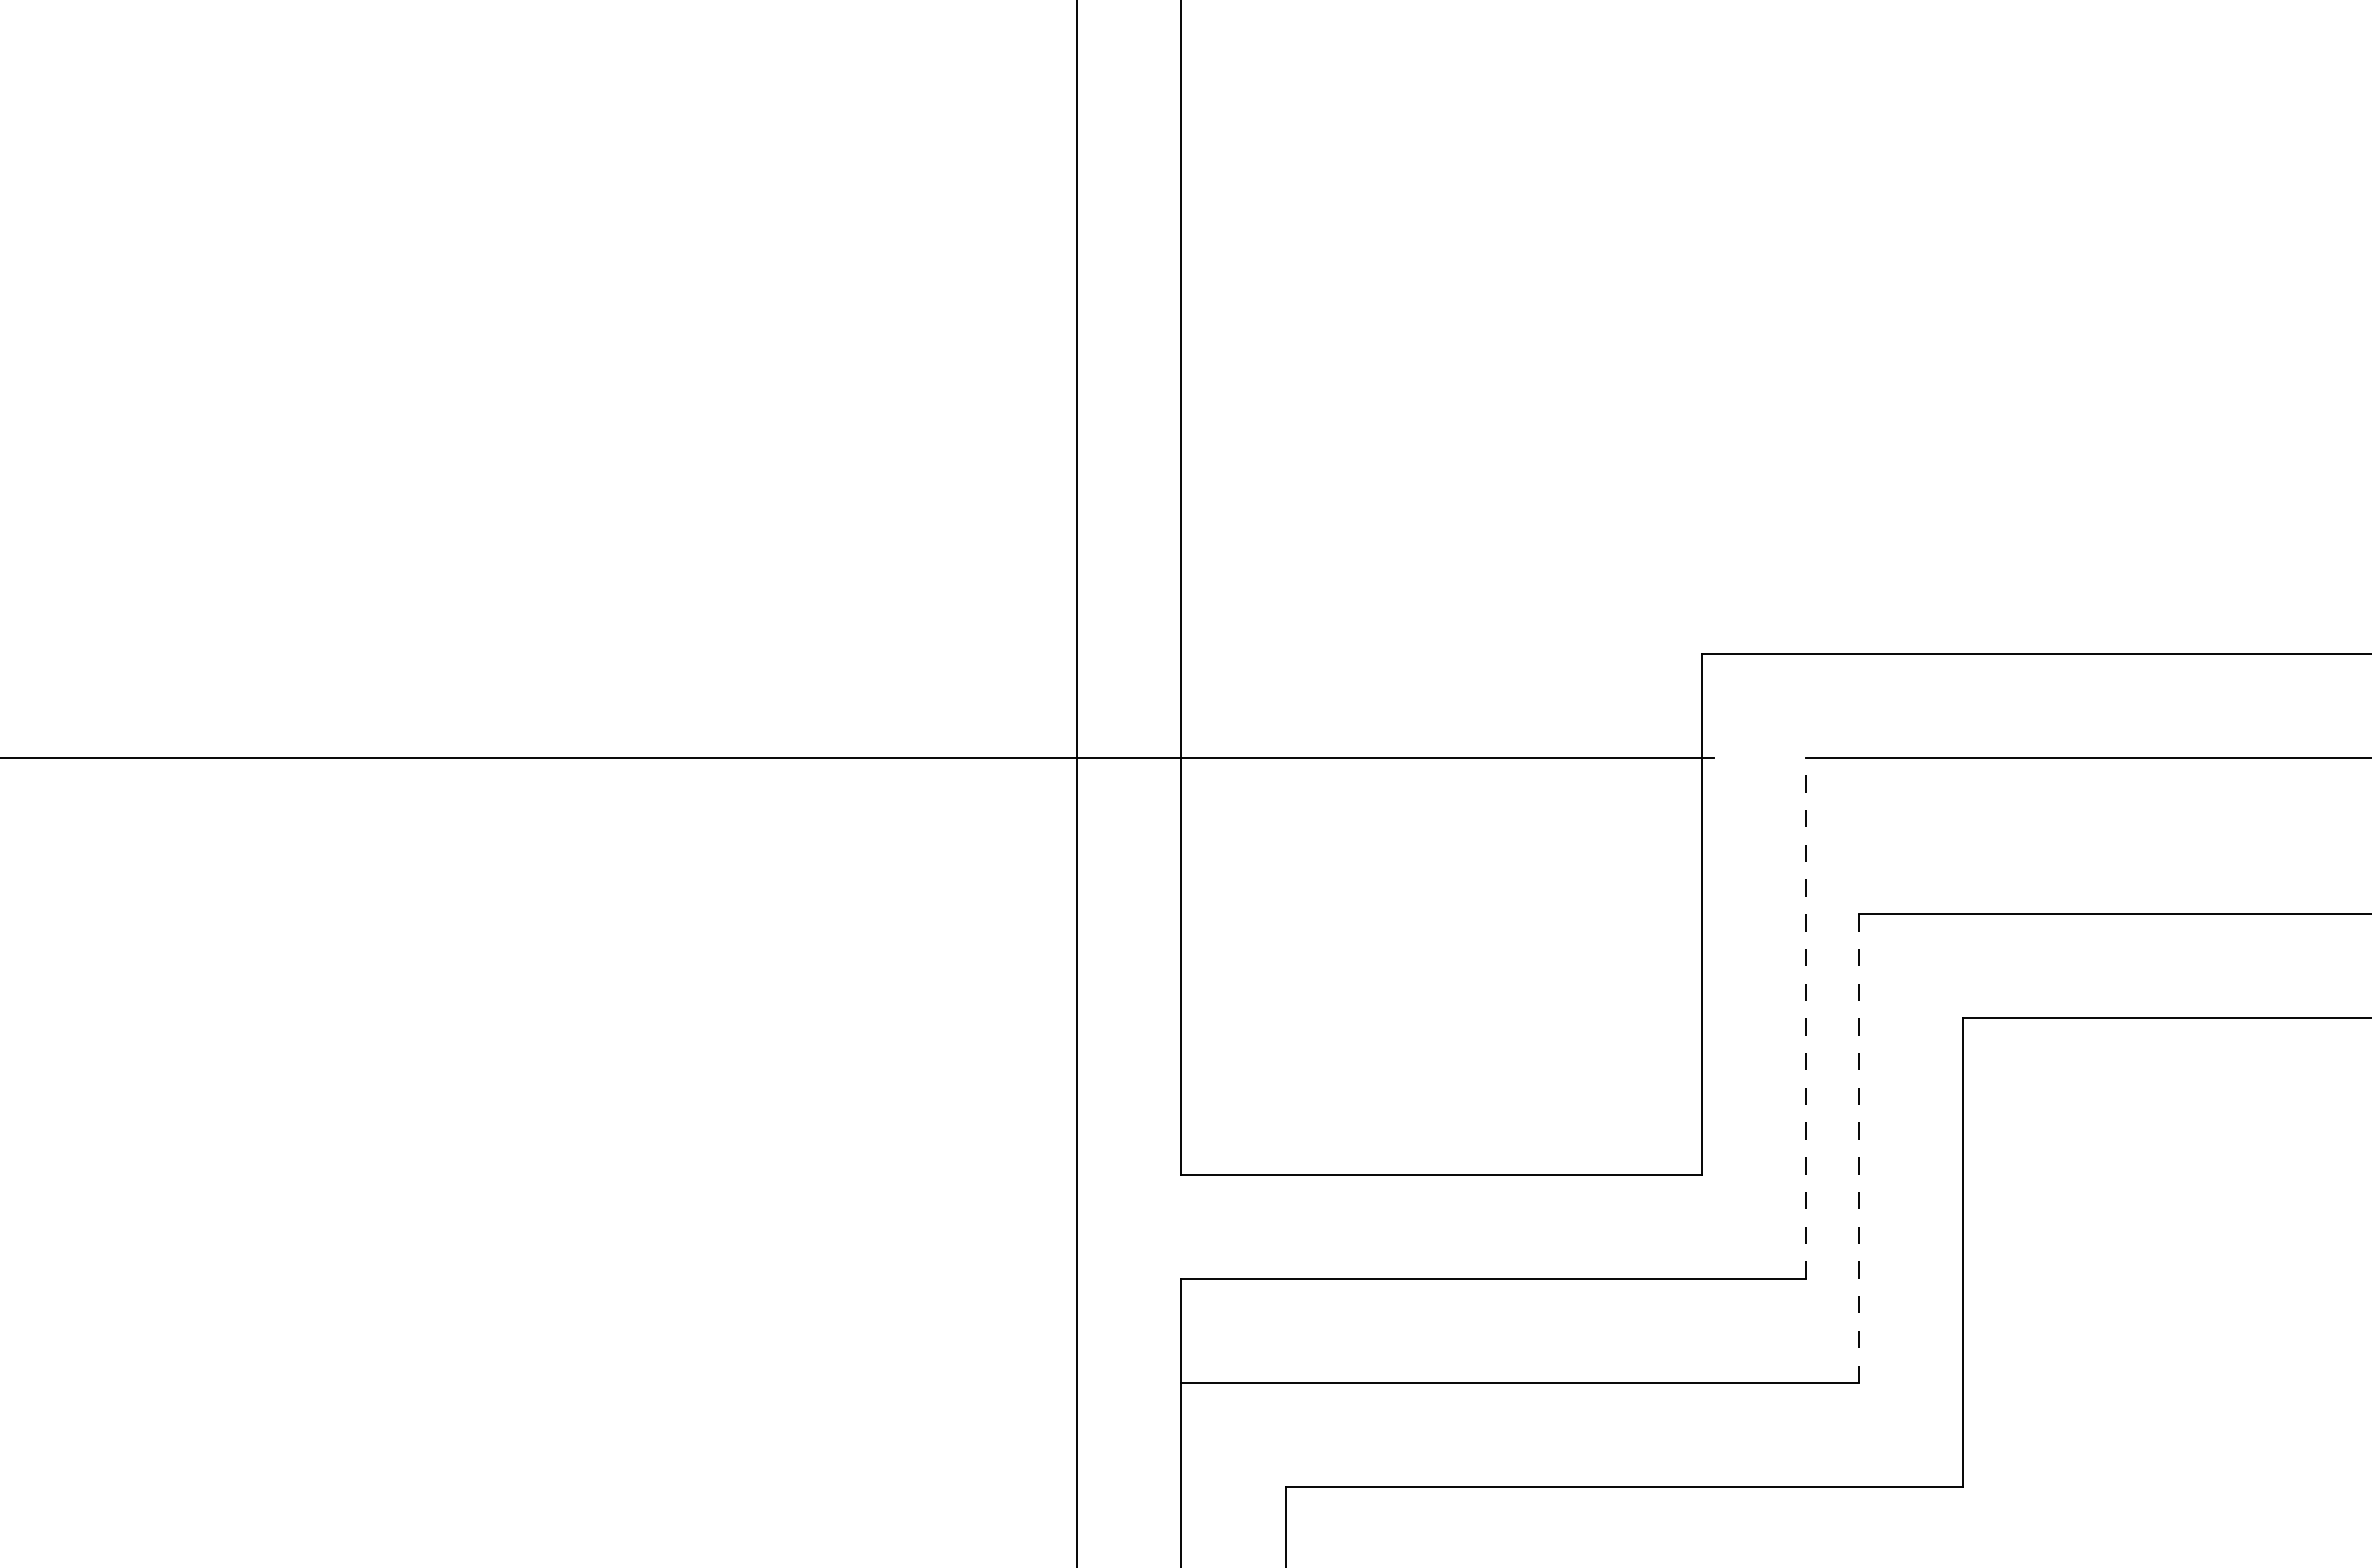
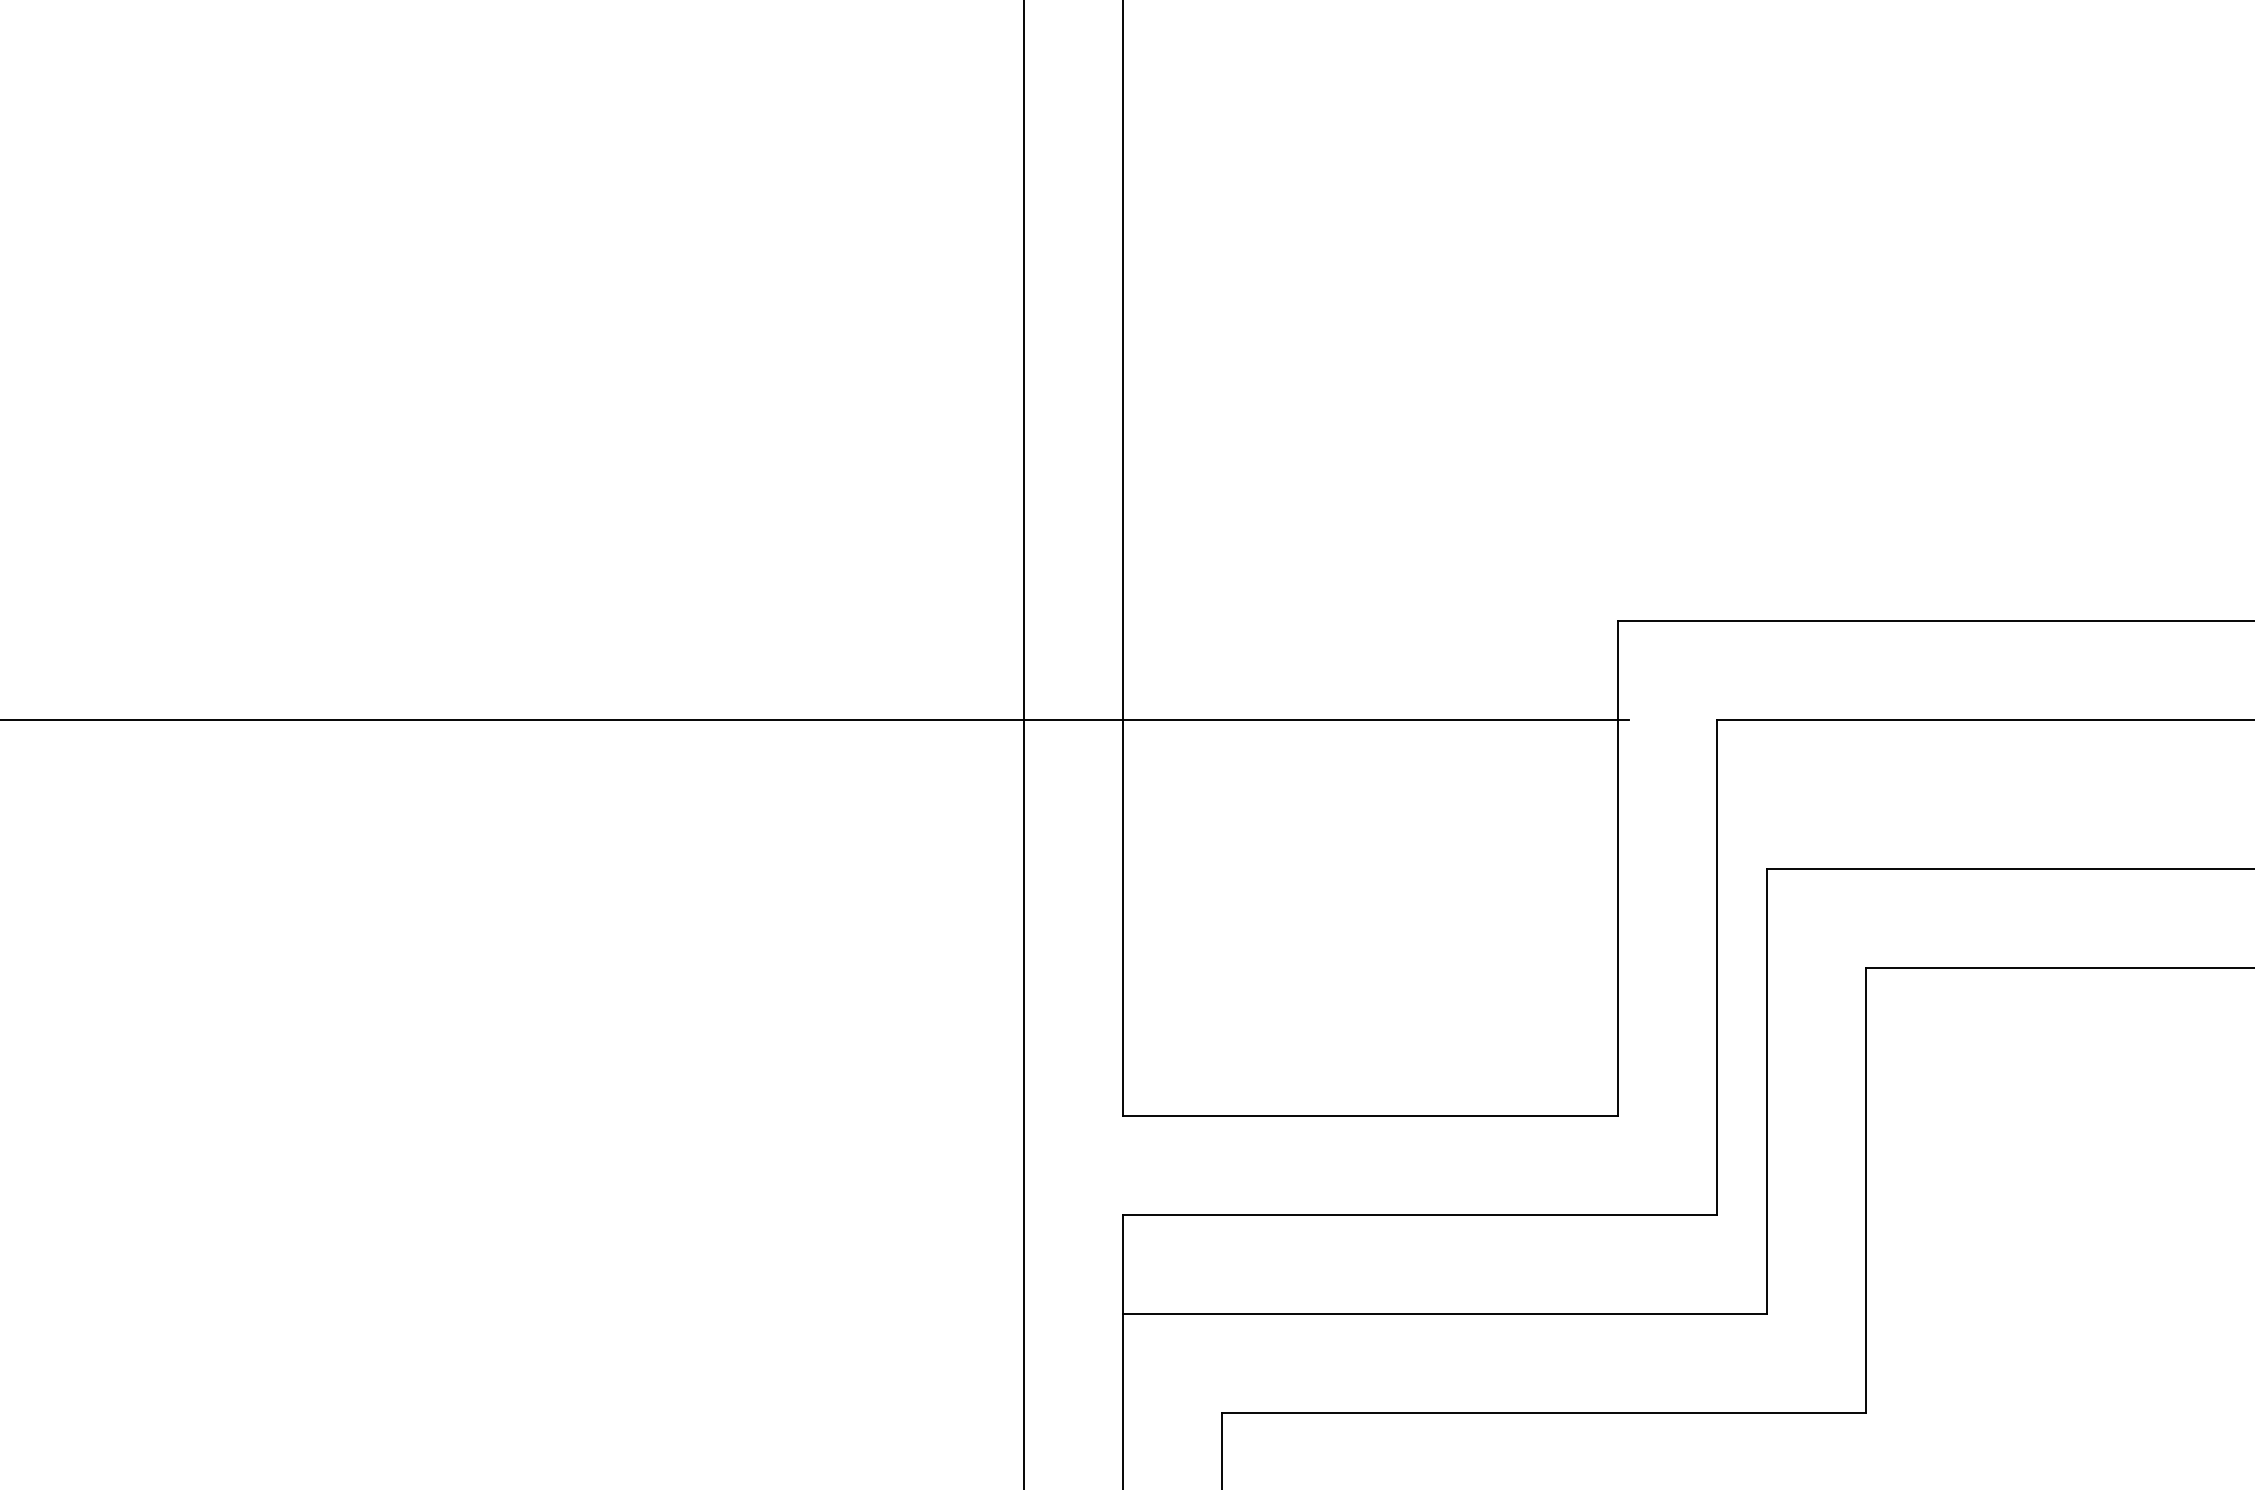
line: (1806, 1017) -> (1717, 966), dashed -> solid
line: (1858, 1149) -> (1766, 1092), dashed -> solid

